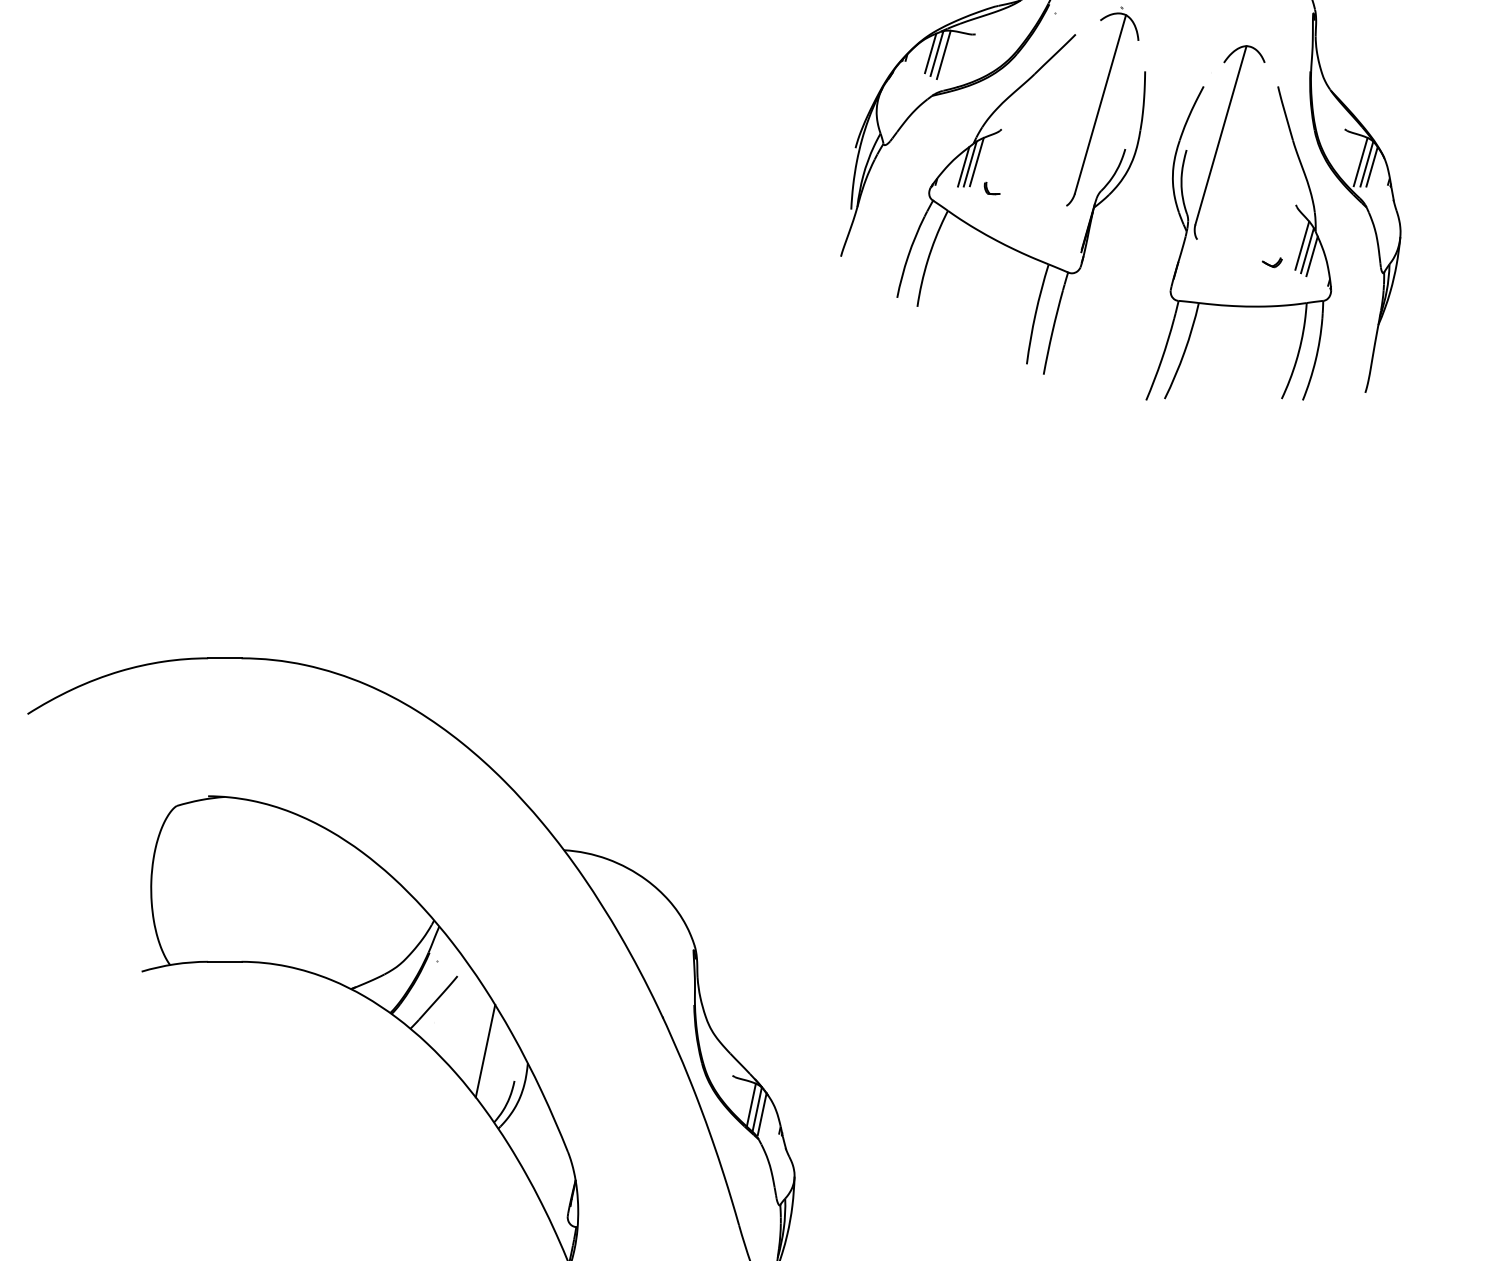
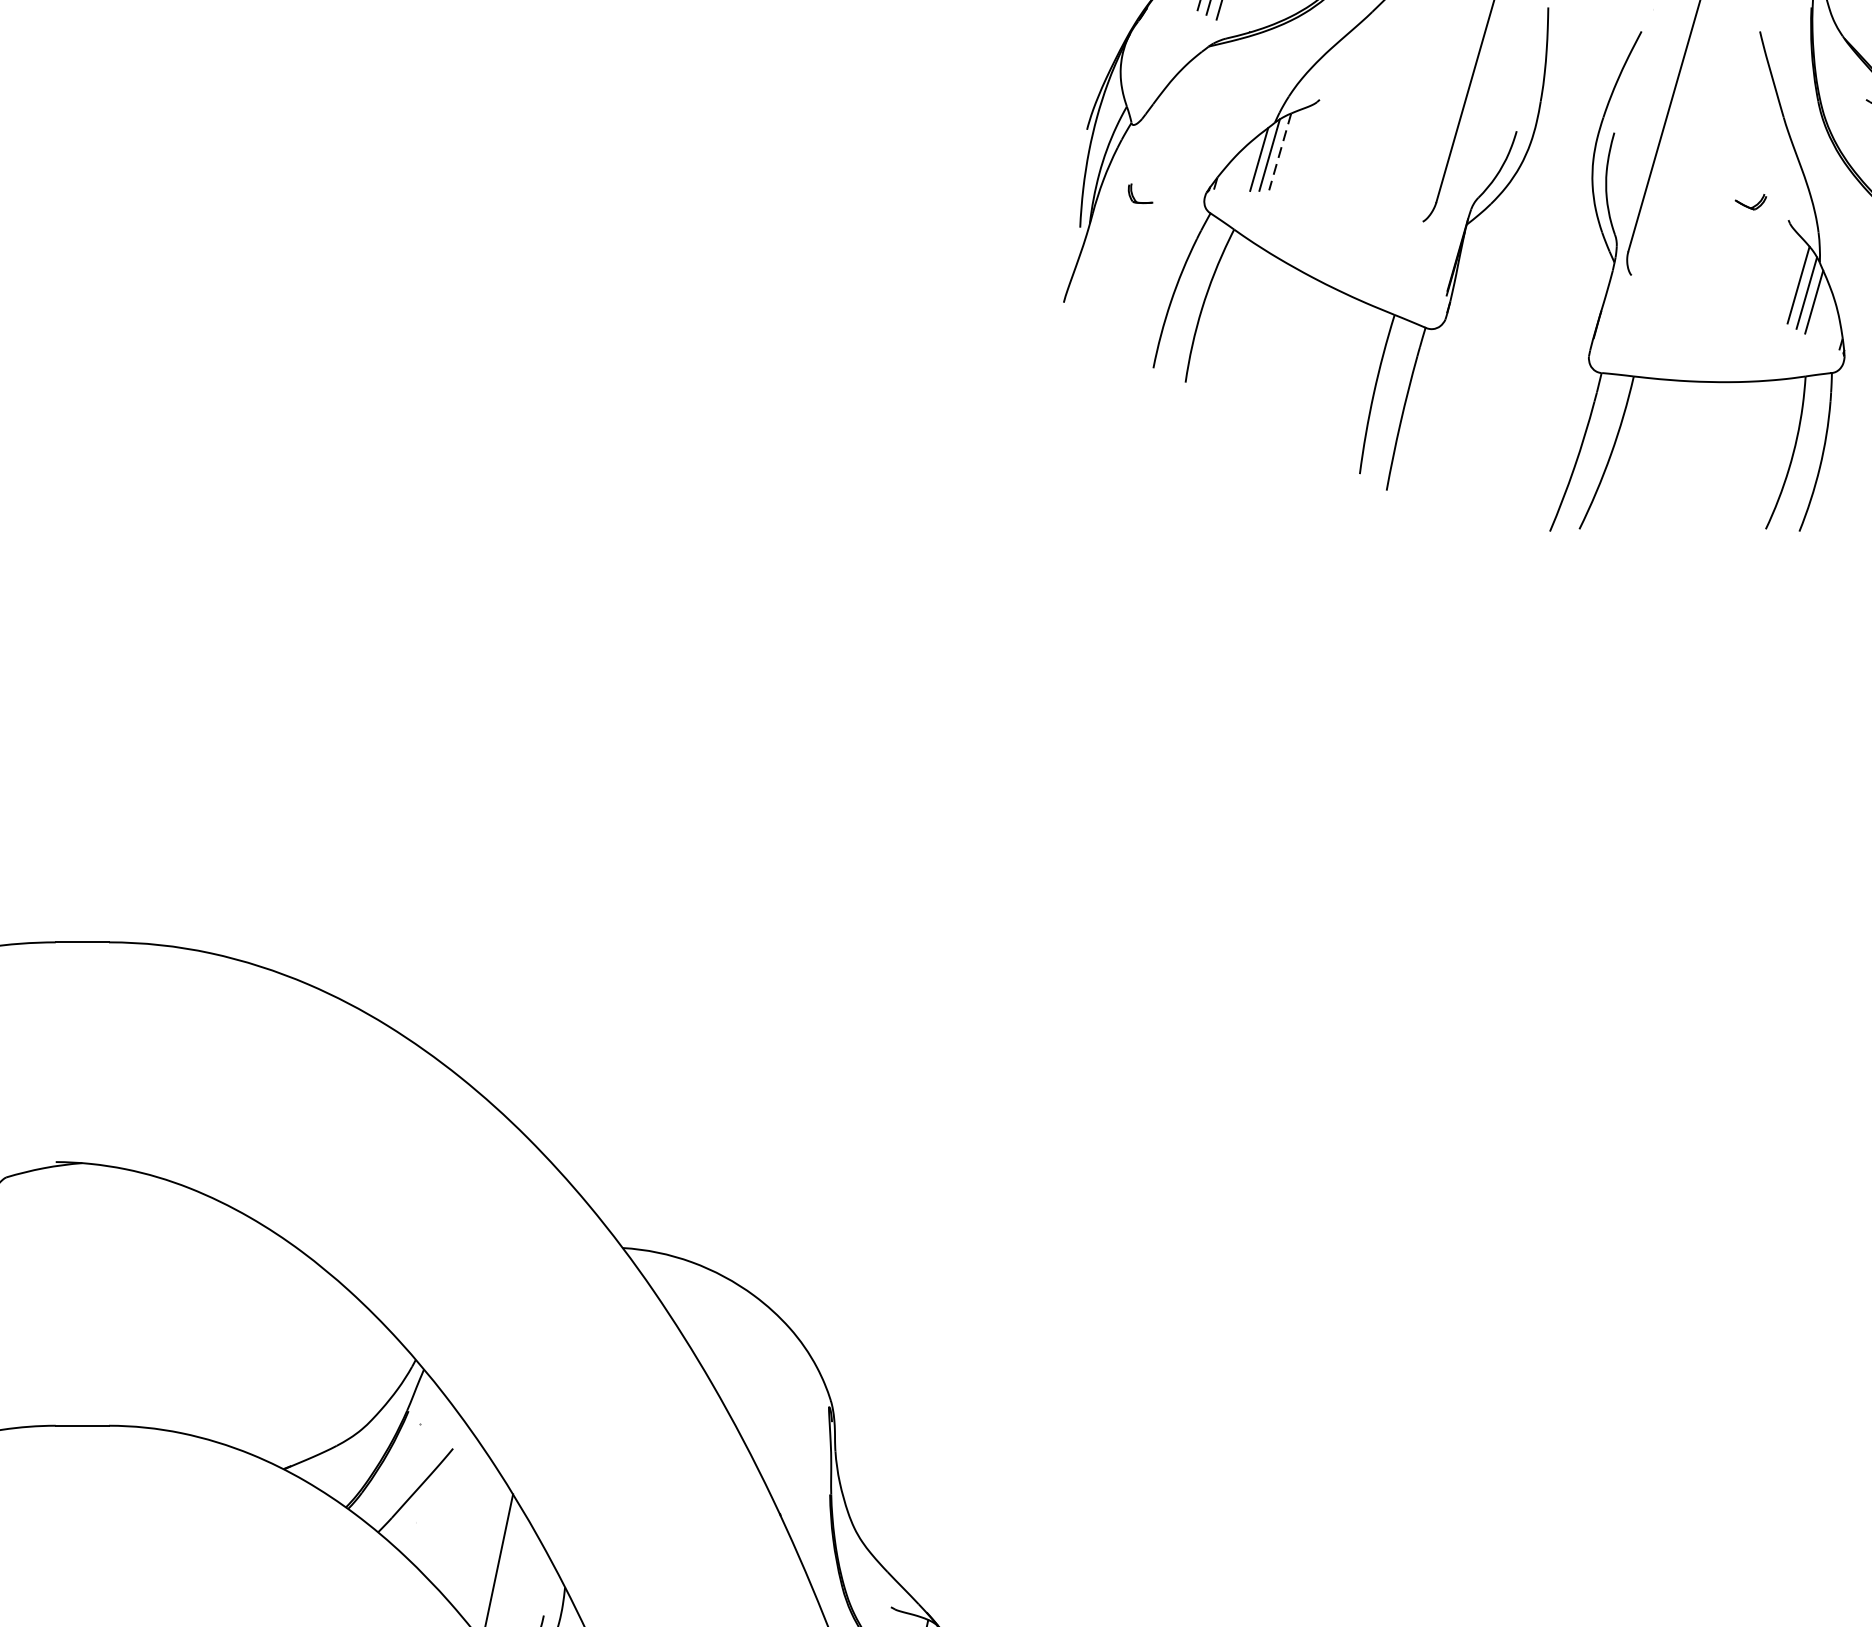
line: (976, 162) -> (1279, 152), solid -> dashed
part: (991, 188) -> (1139, 194), moved
part: (1271, 262) -> (1749, 201), moved

